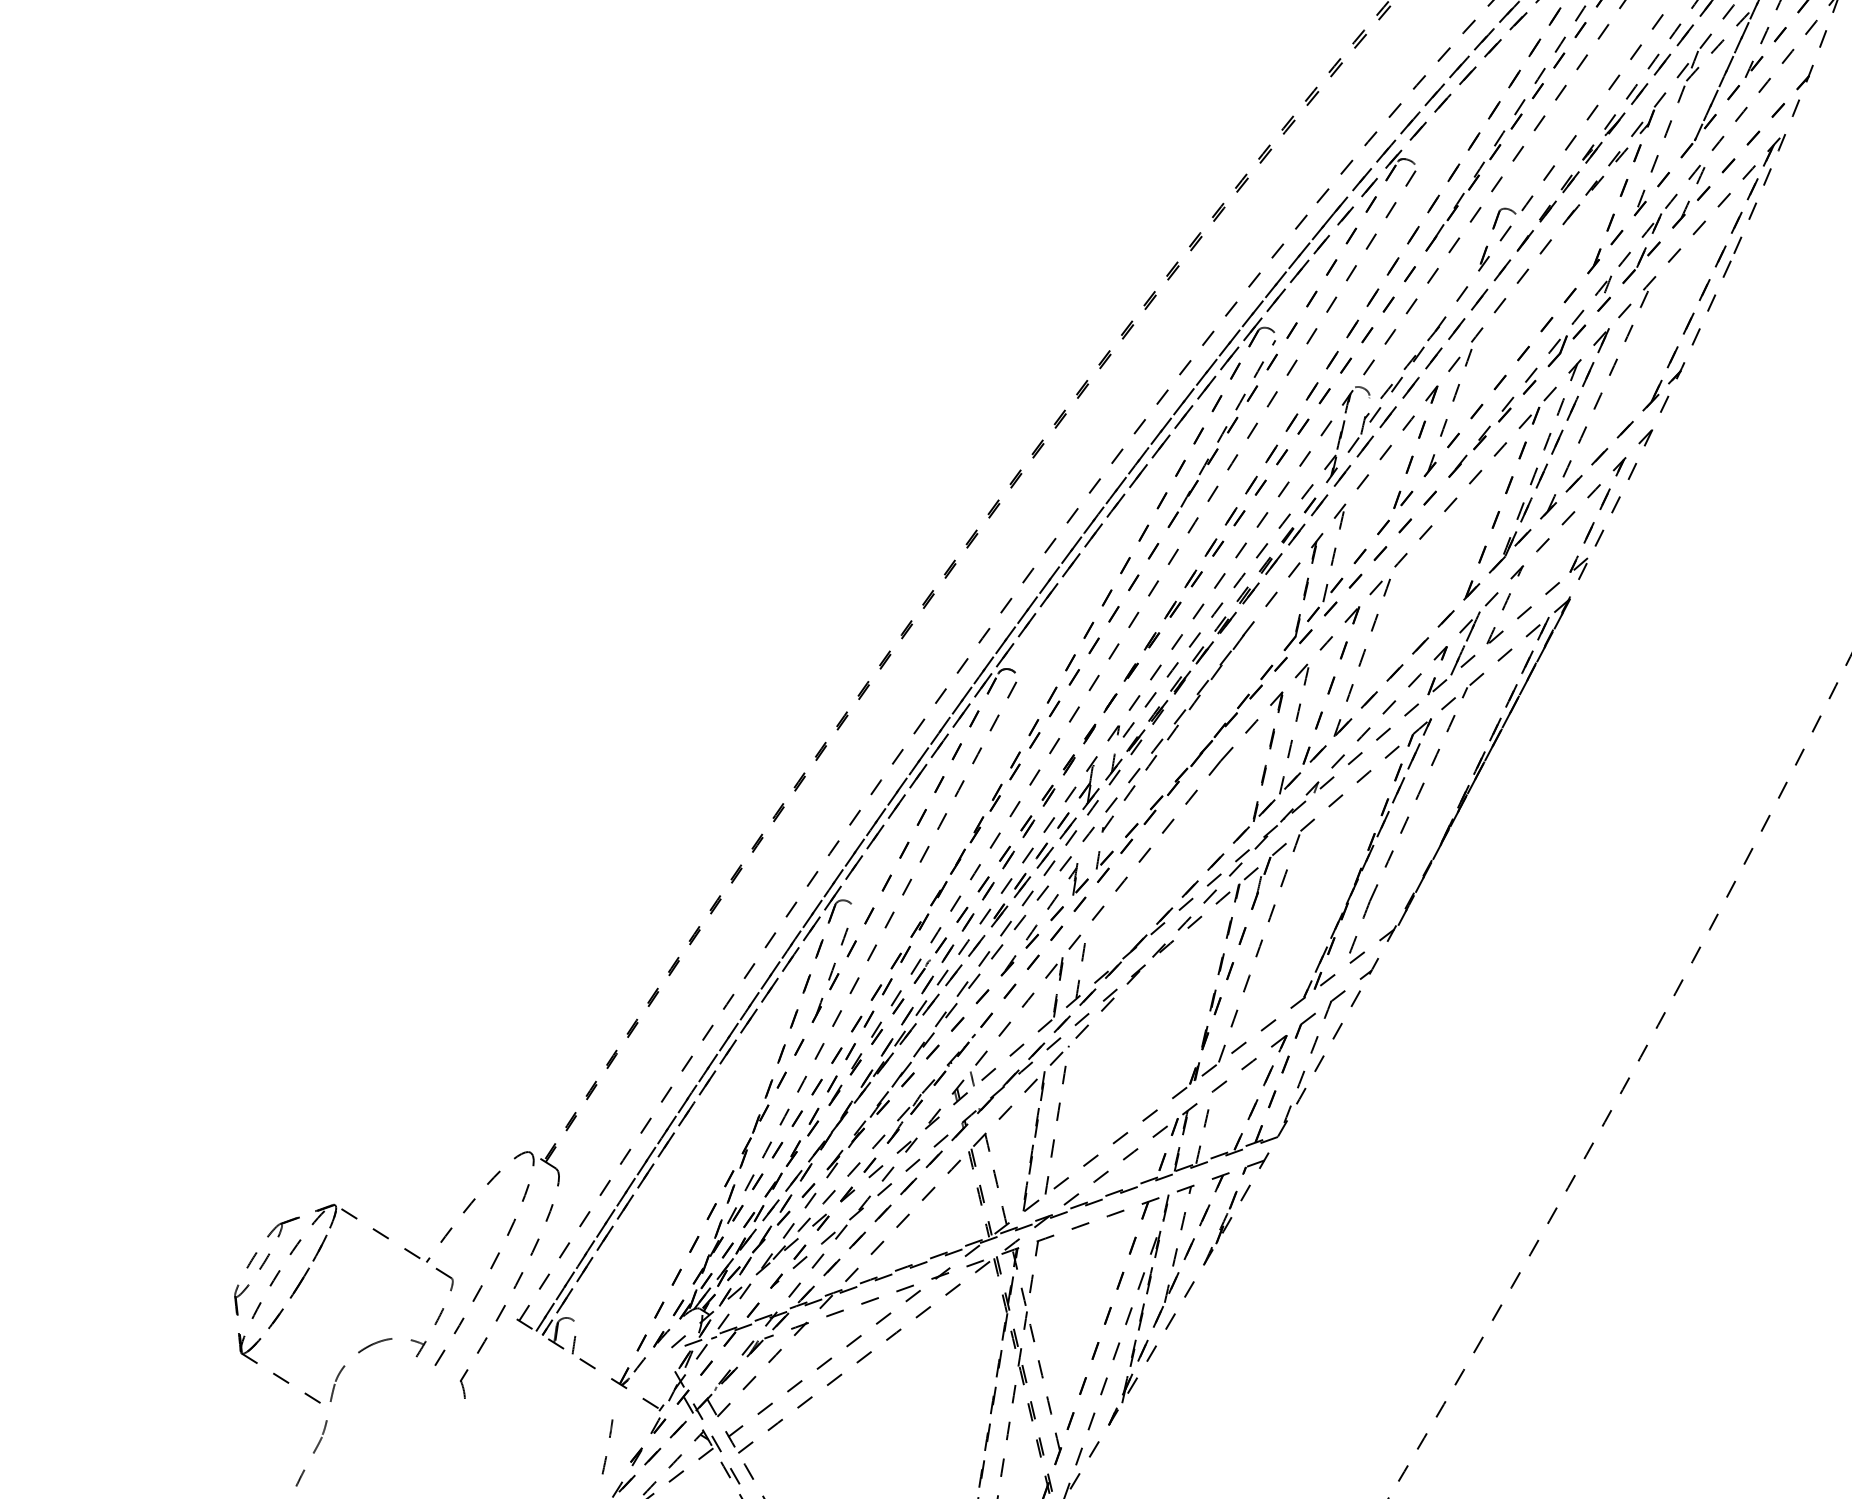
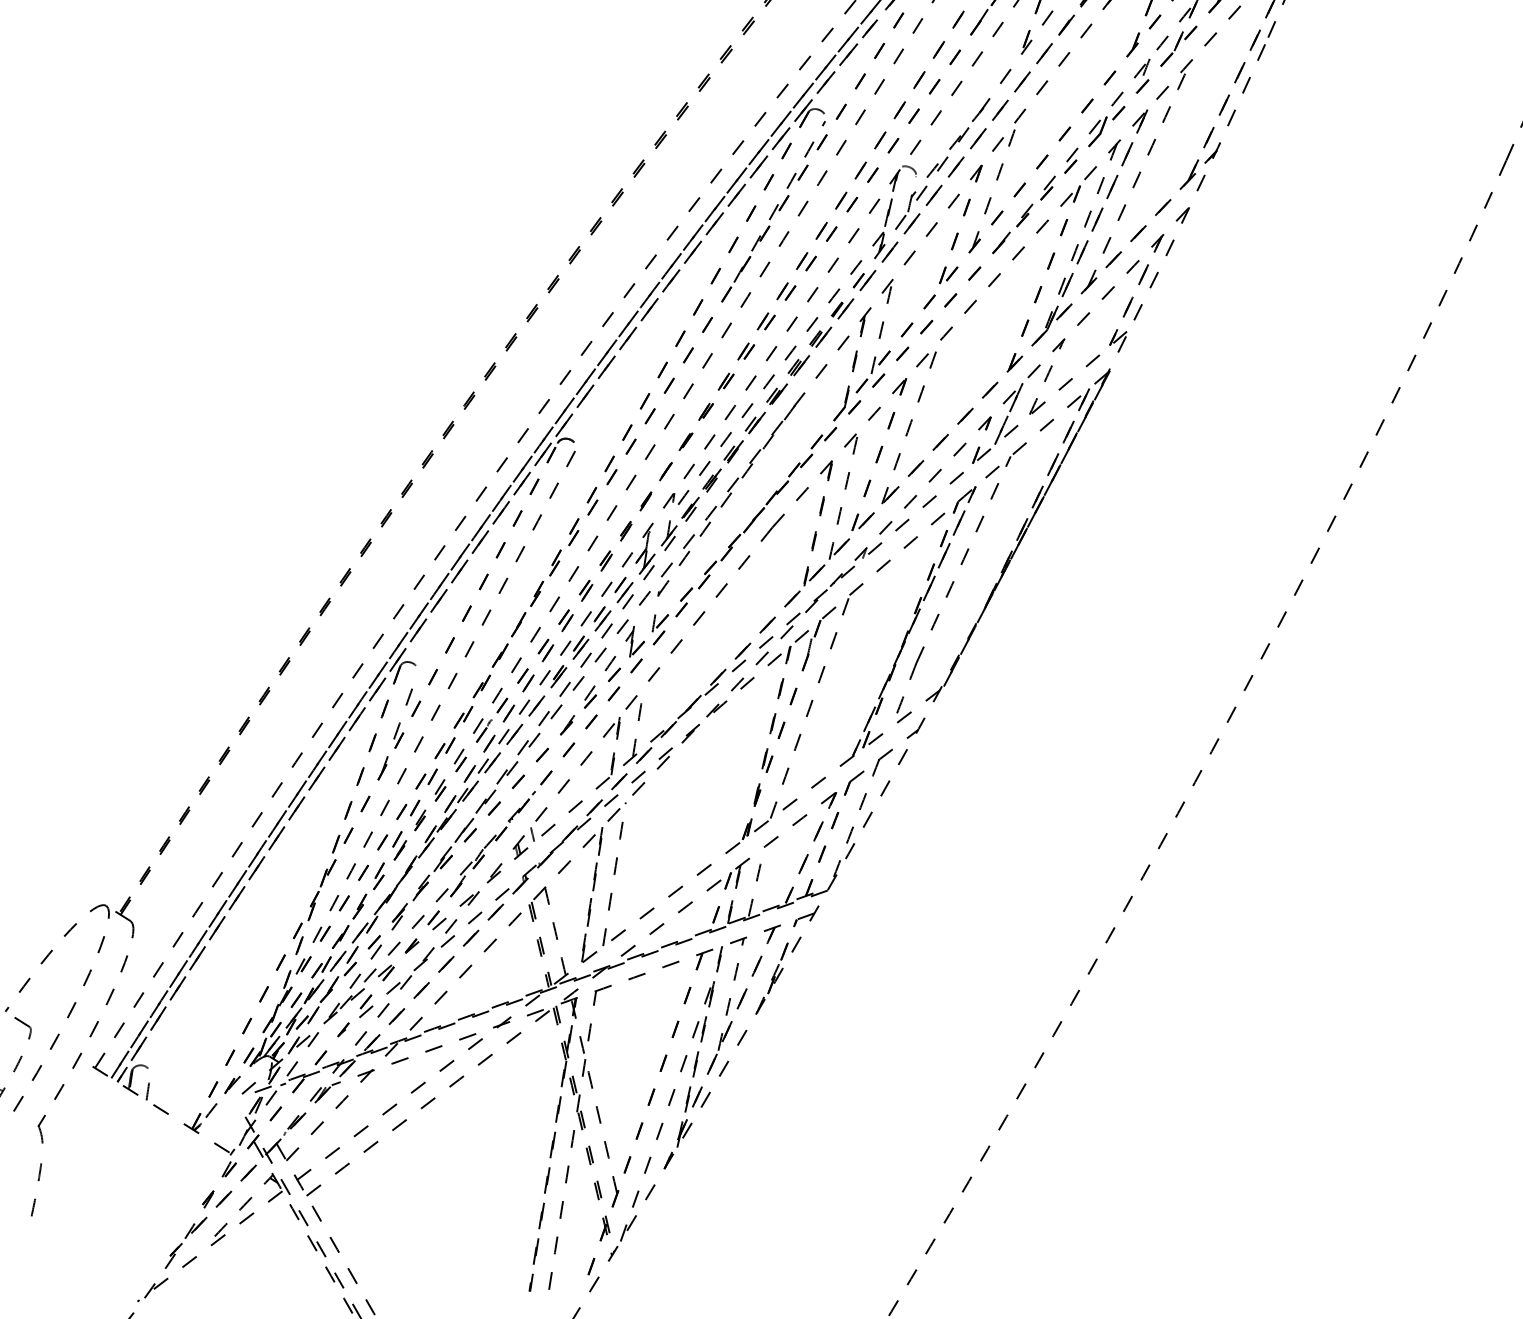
curve: (609, 1437) -> (38, 1180), moved

